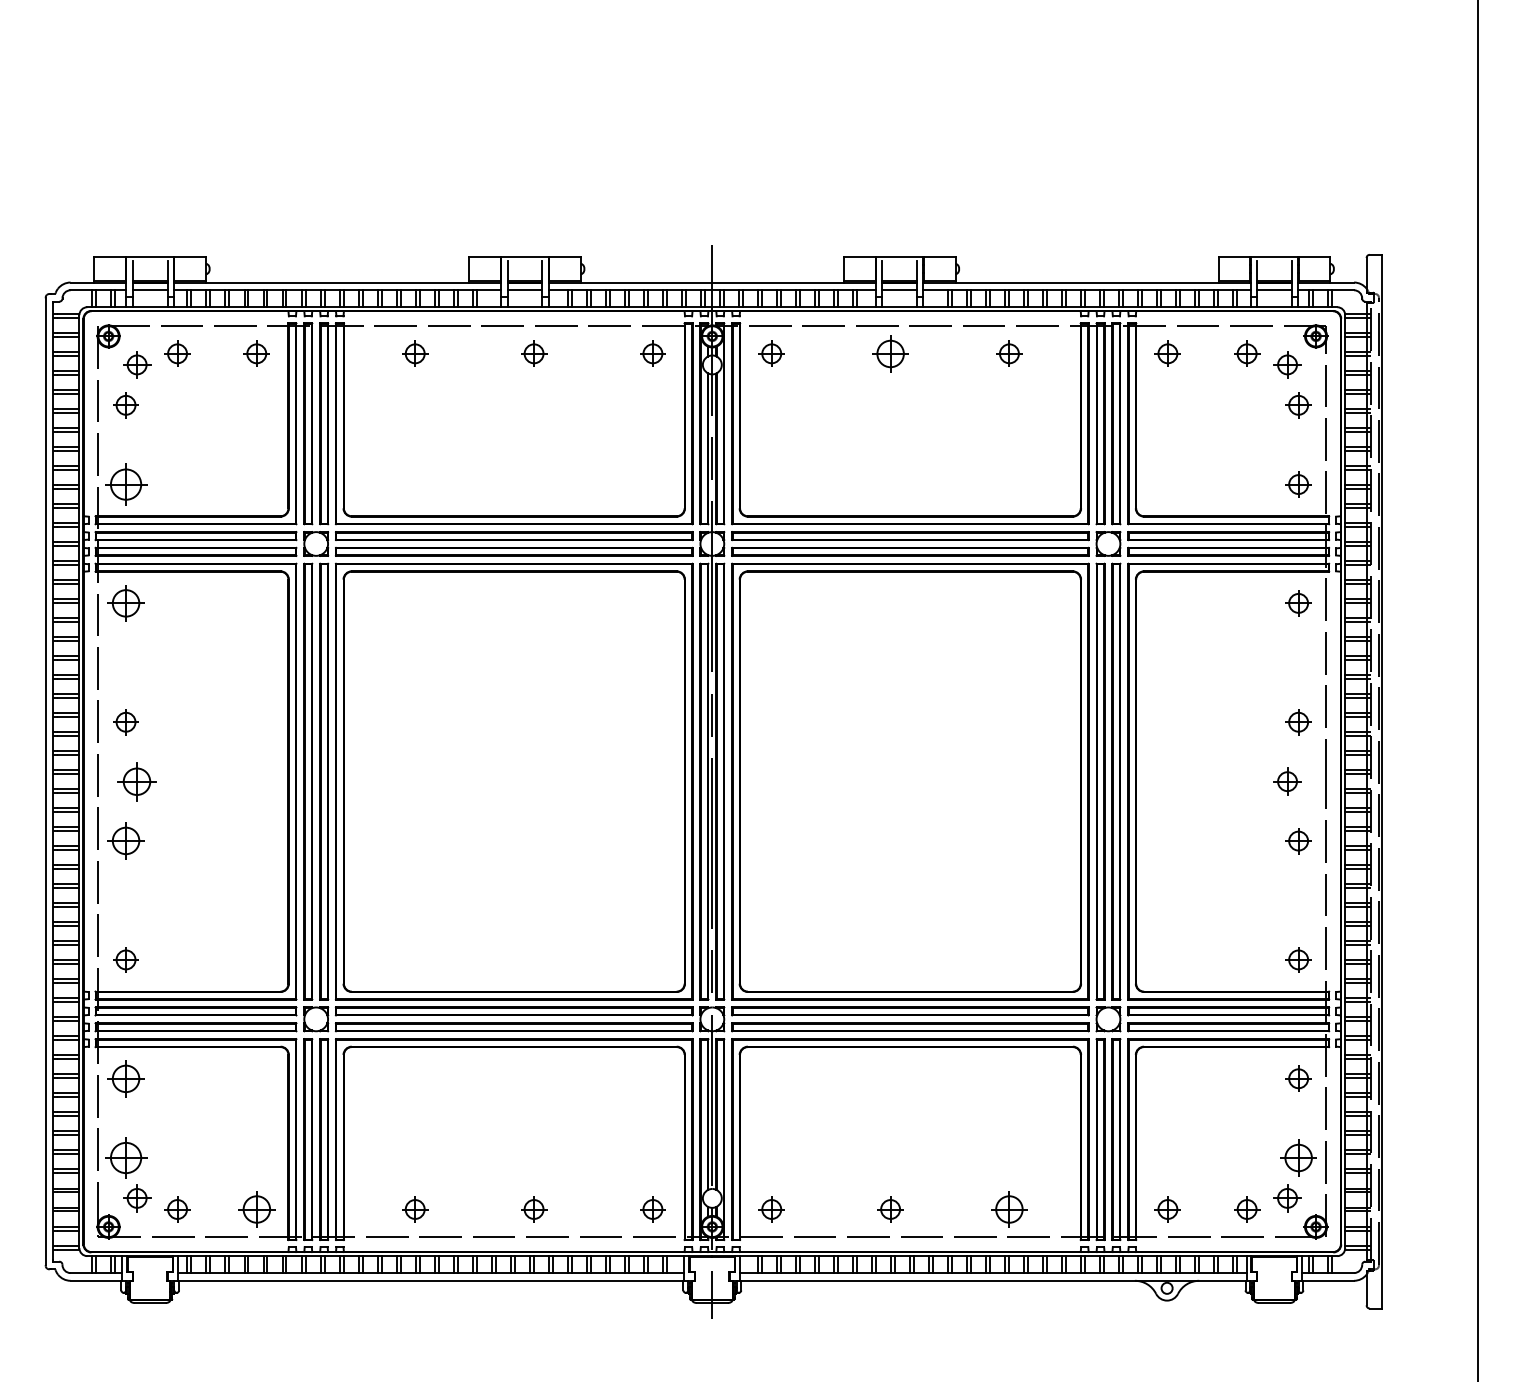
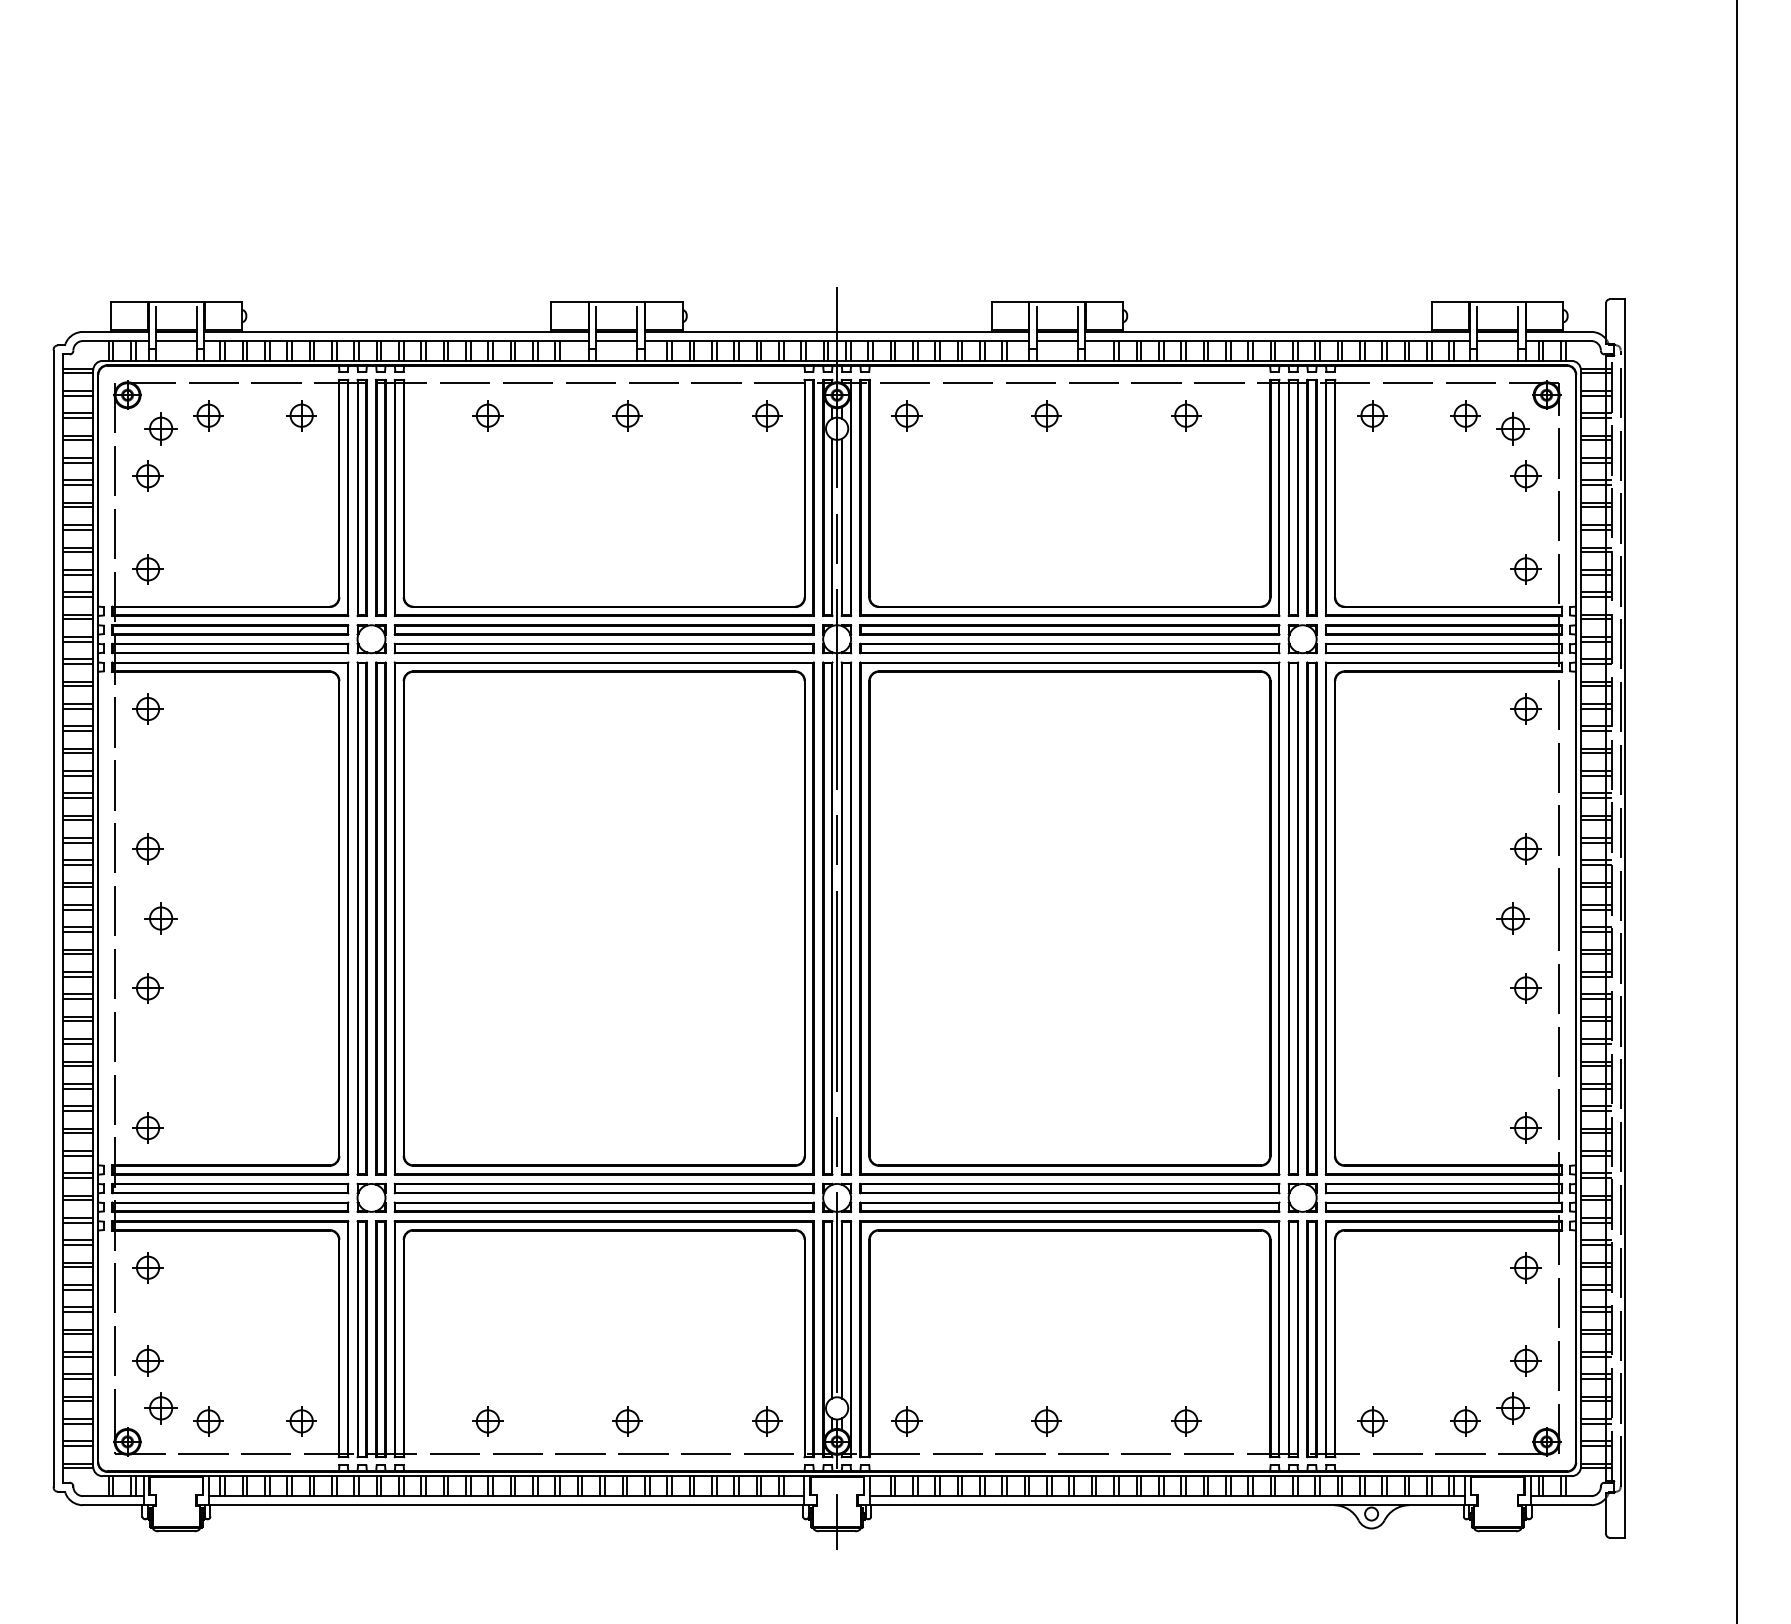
part: (890, 353) -> (1046, 415), size x0.71
part: (125, 484) -> (147, 569), size x0.62
part: (125, 603) -> (147, 709), size x0.71
part: (137, 781) -> (161, 918), size x0.71
part: (125, 841) -> (147, 988), size x0.71
part: (125, 1078) -> (147, 1267), size x0.71
part: (125, 1157) -> (147, 1360), size x0.62
part: (1298, 1157) -> (1526, 1360), size x0.71
part: (256, 1209) -> (301, 1421), size x0.71
part: (1009, 1209) -> (1186, 1421), size x0.71

